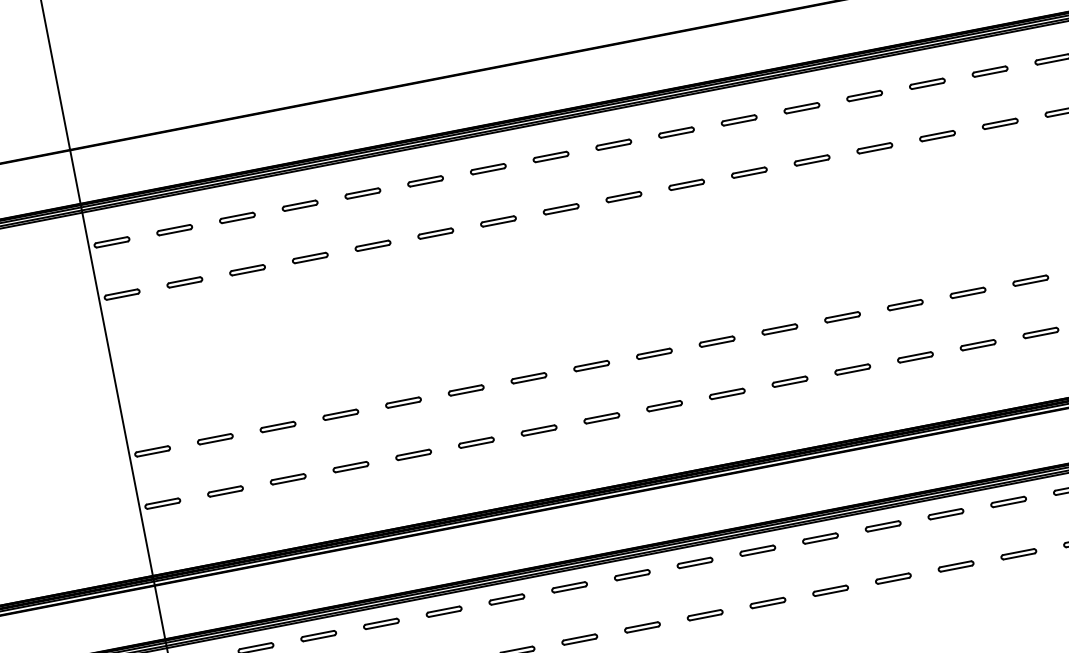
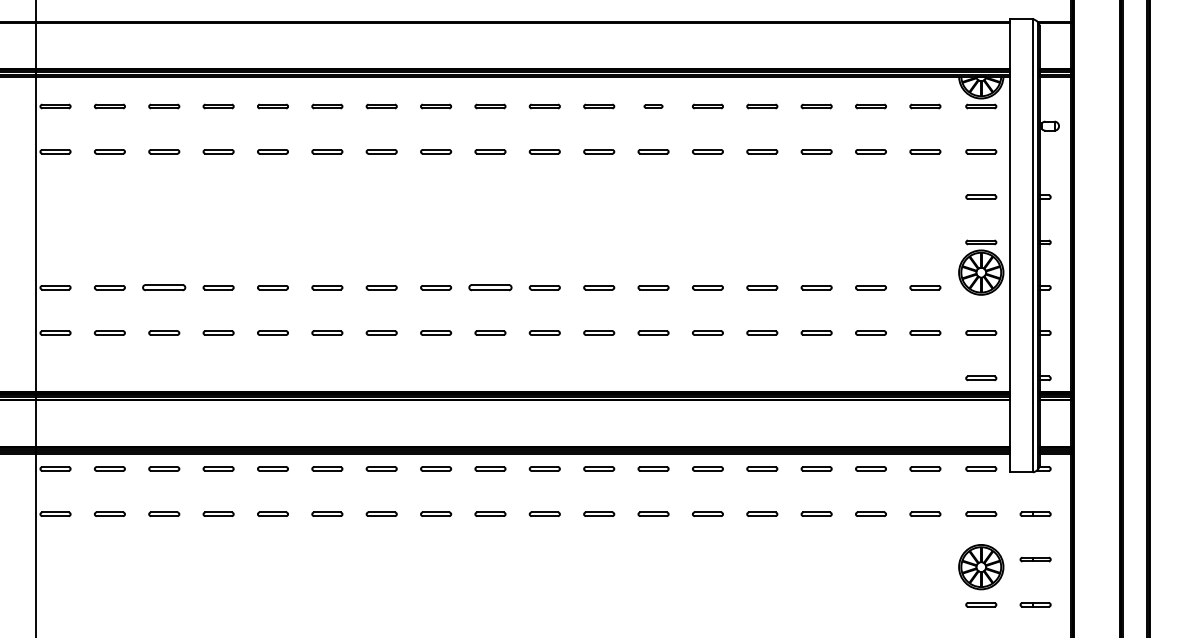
part: (801, 108) -> (653, 106), size x0.6
part: (654, 353) -> (490, 287), size x1.4
part: (278, 426) -> (164, 287), size x1.4

